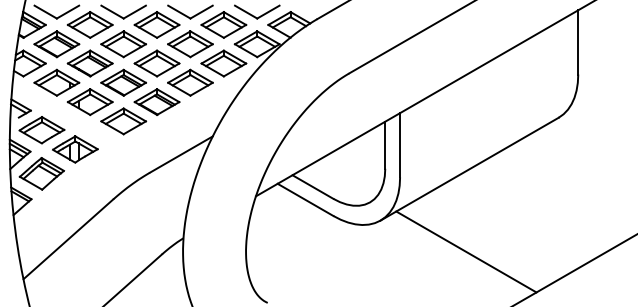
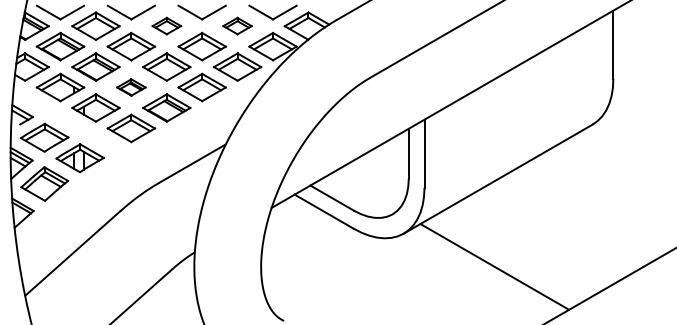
part: (156, 24) -> (166, 25), size x0.6
part: (223, 24) -> (237, 25), size x0.6
part: (123, 82) -> (131, 87), size x0.6

